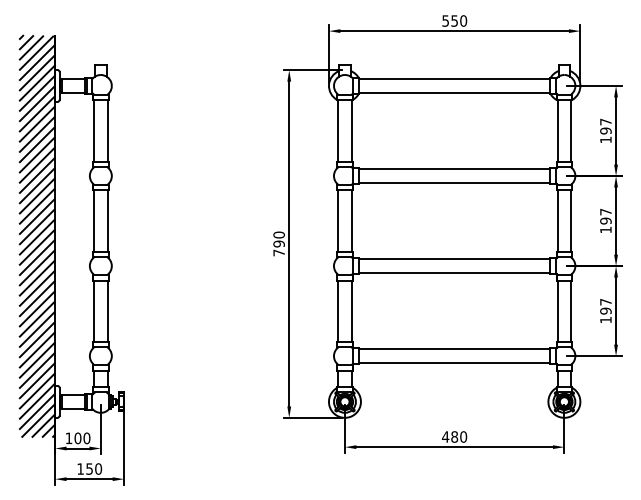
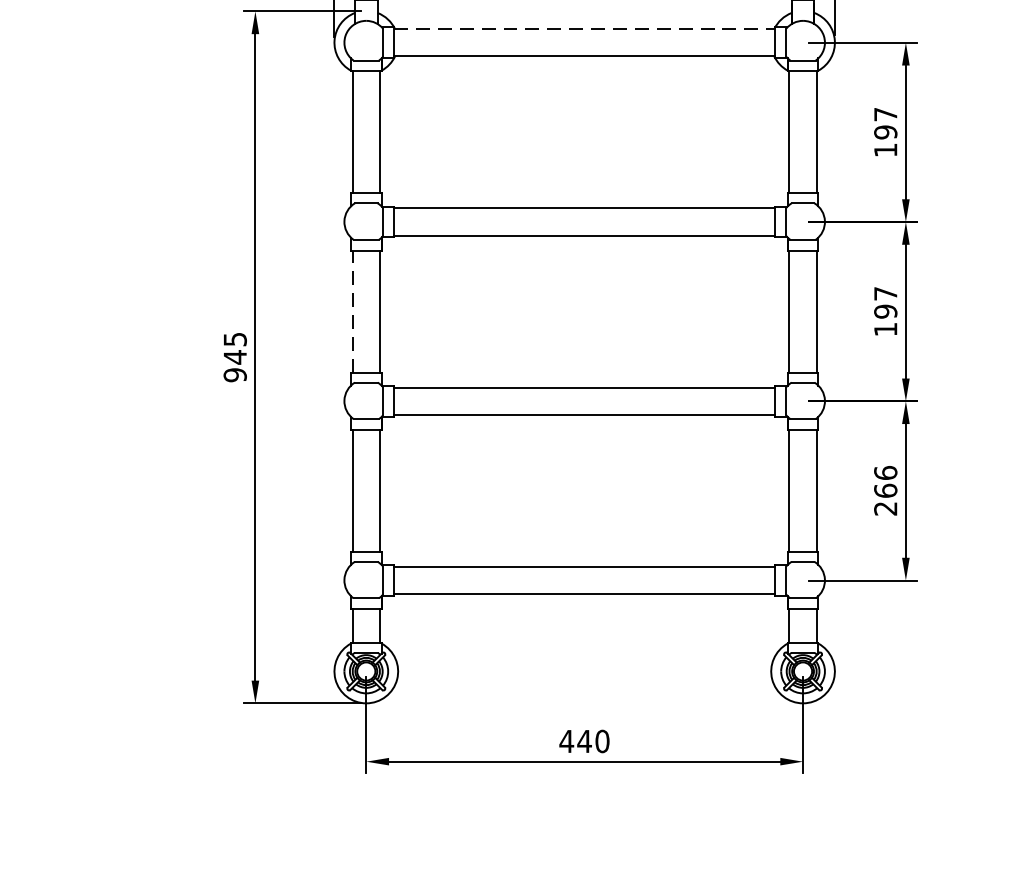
line: (454, 79) -> (584, 29), solid -> dashed
line: (338, 221) -> (353, 312), solid -> dashed
text: (278, 243) -> (233, 356), 790 -> 945
text: (605, 310) -> (884, 489), 197 -> 266
text: (454, 436) -> (584, 740), 480 -> 440

